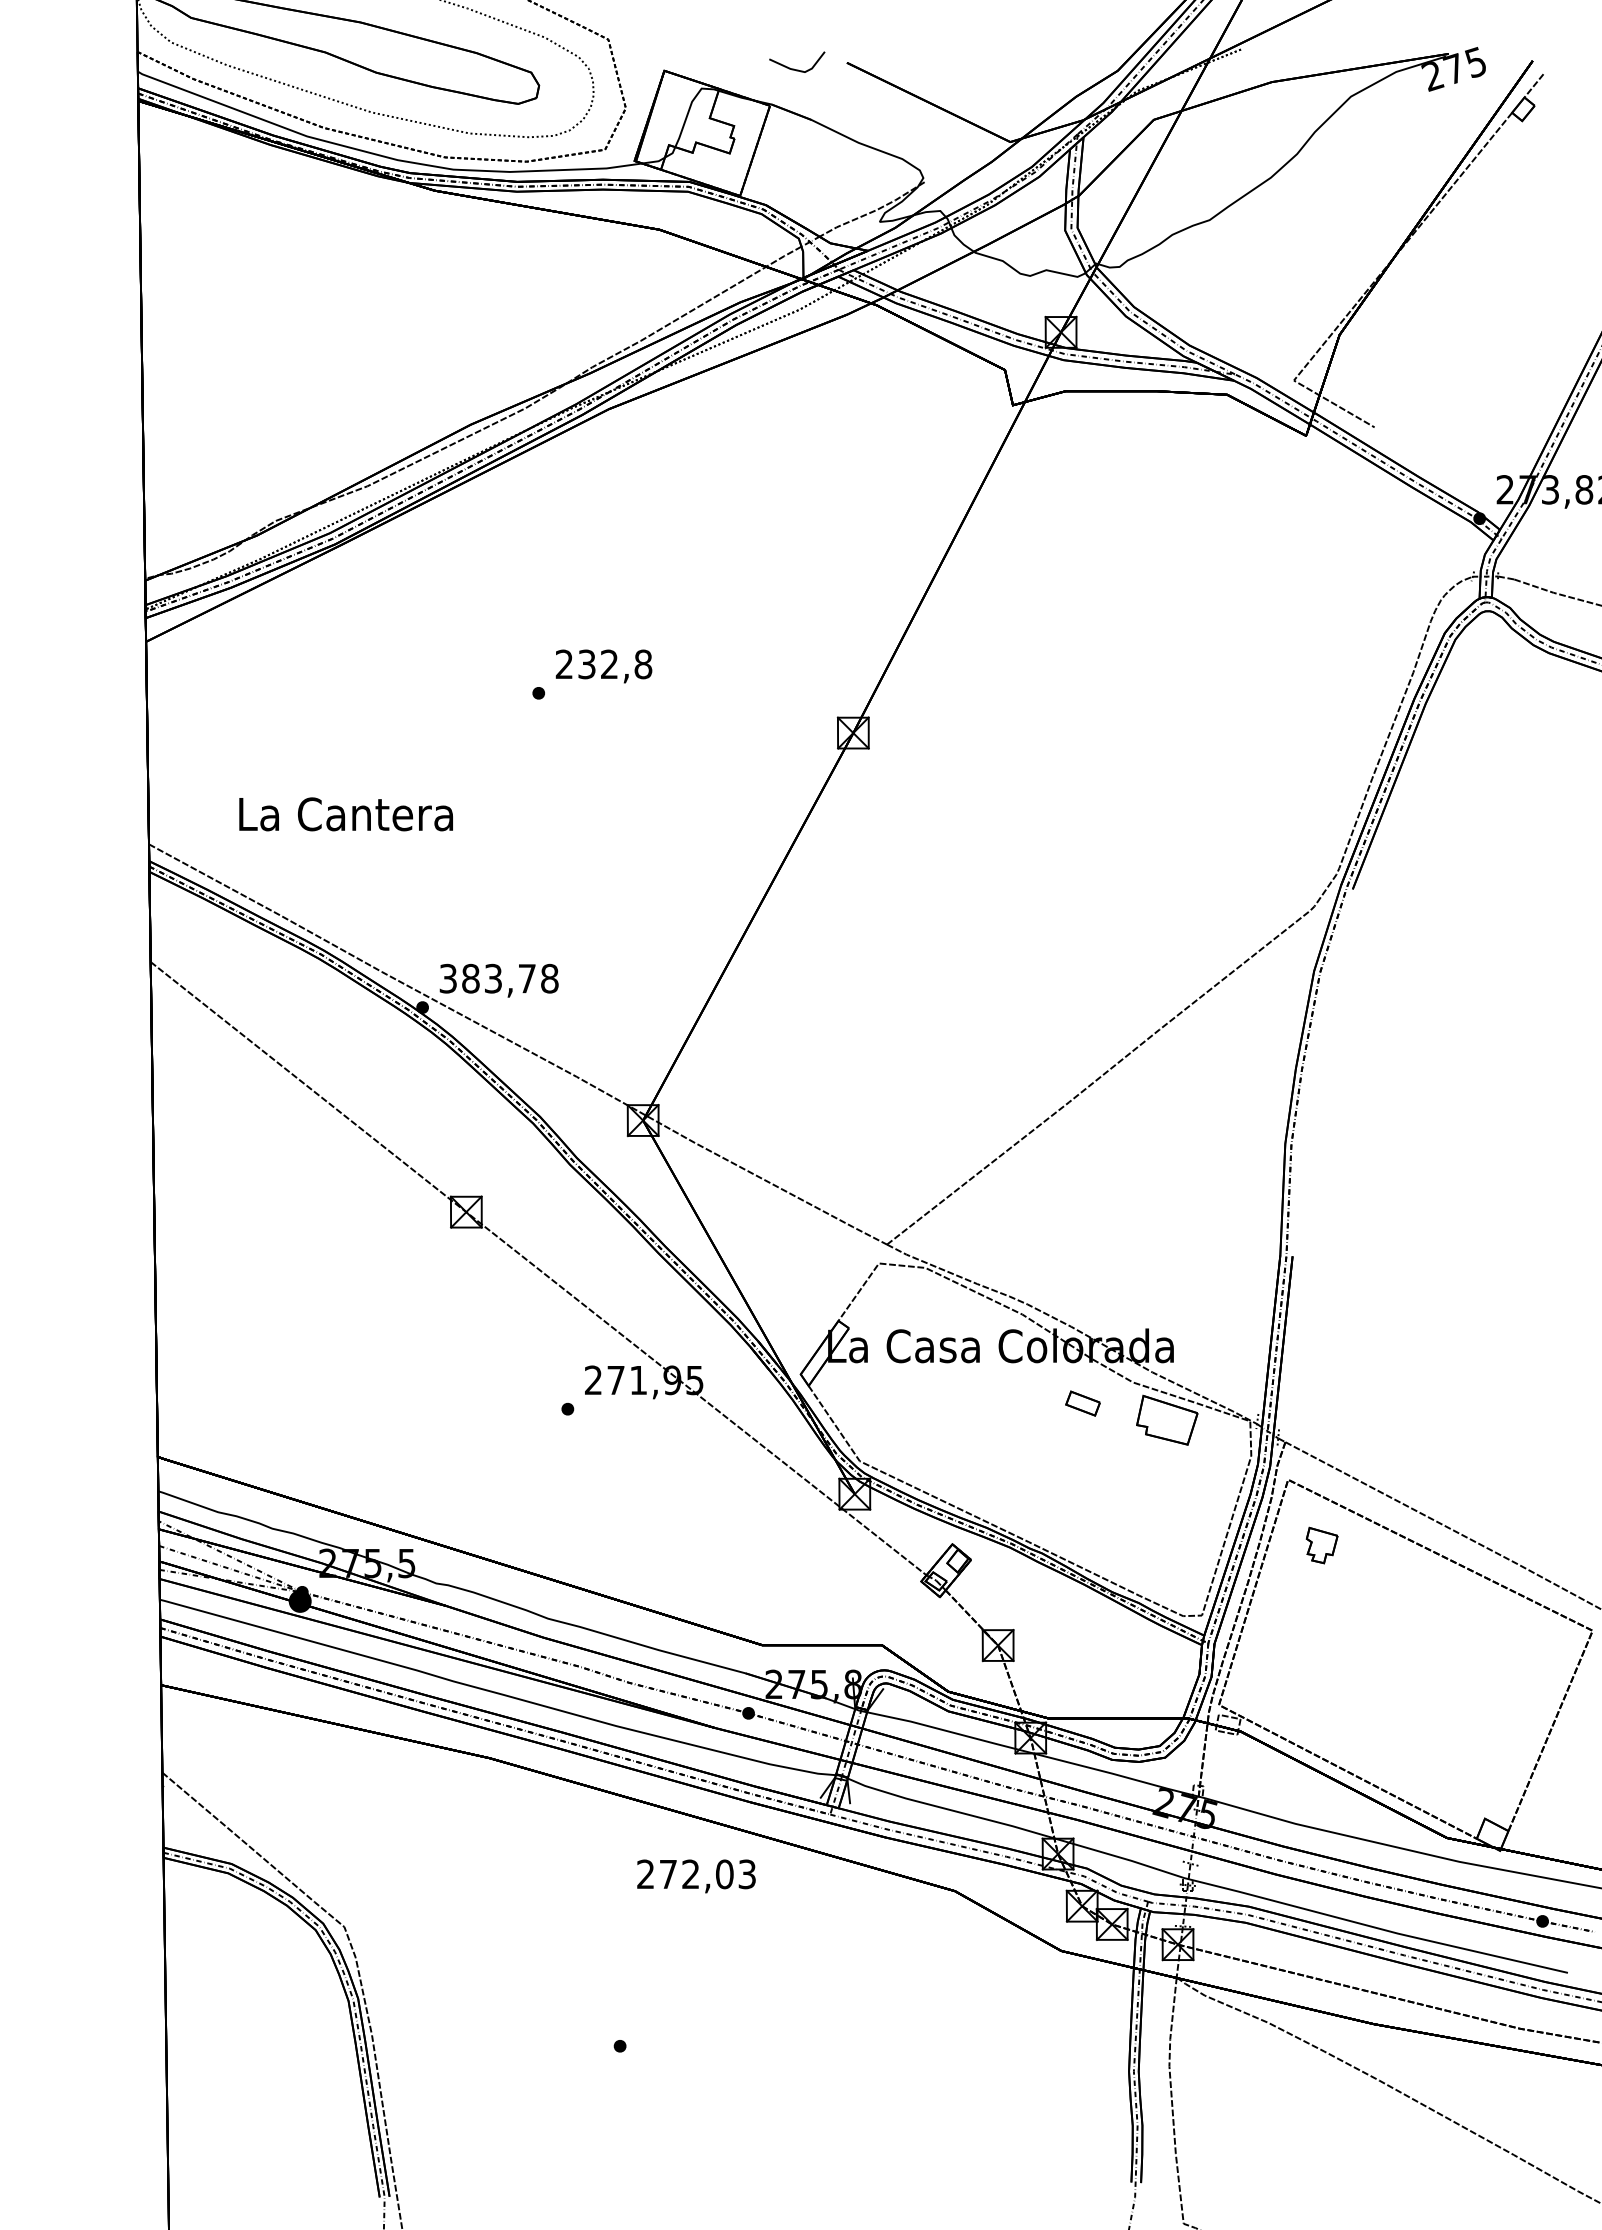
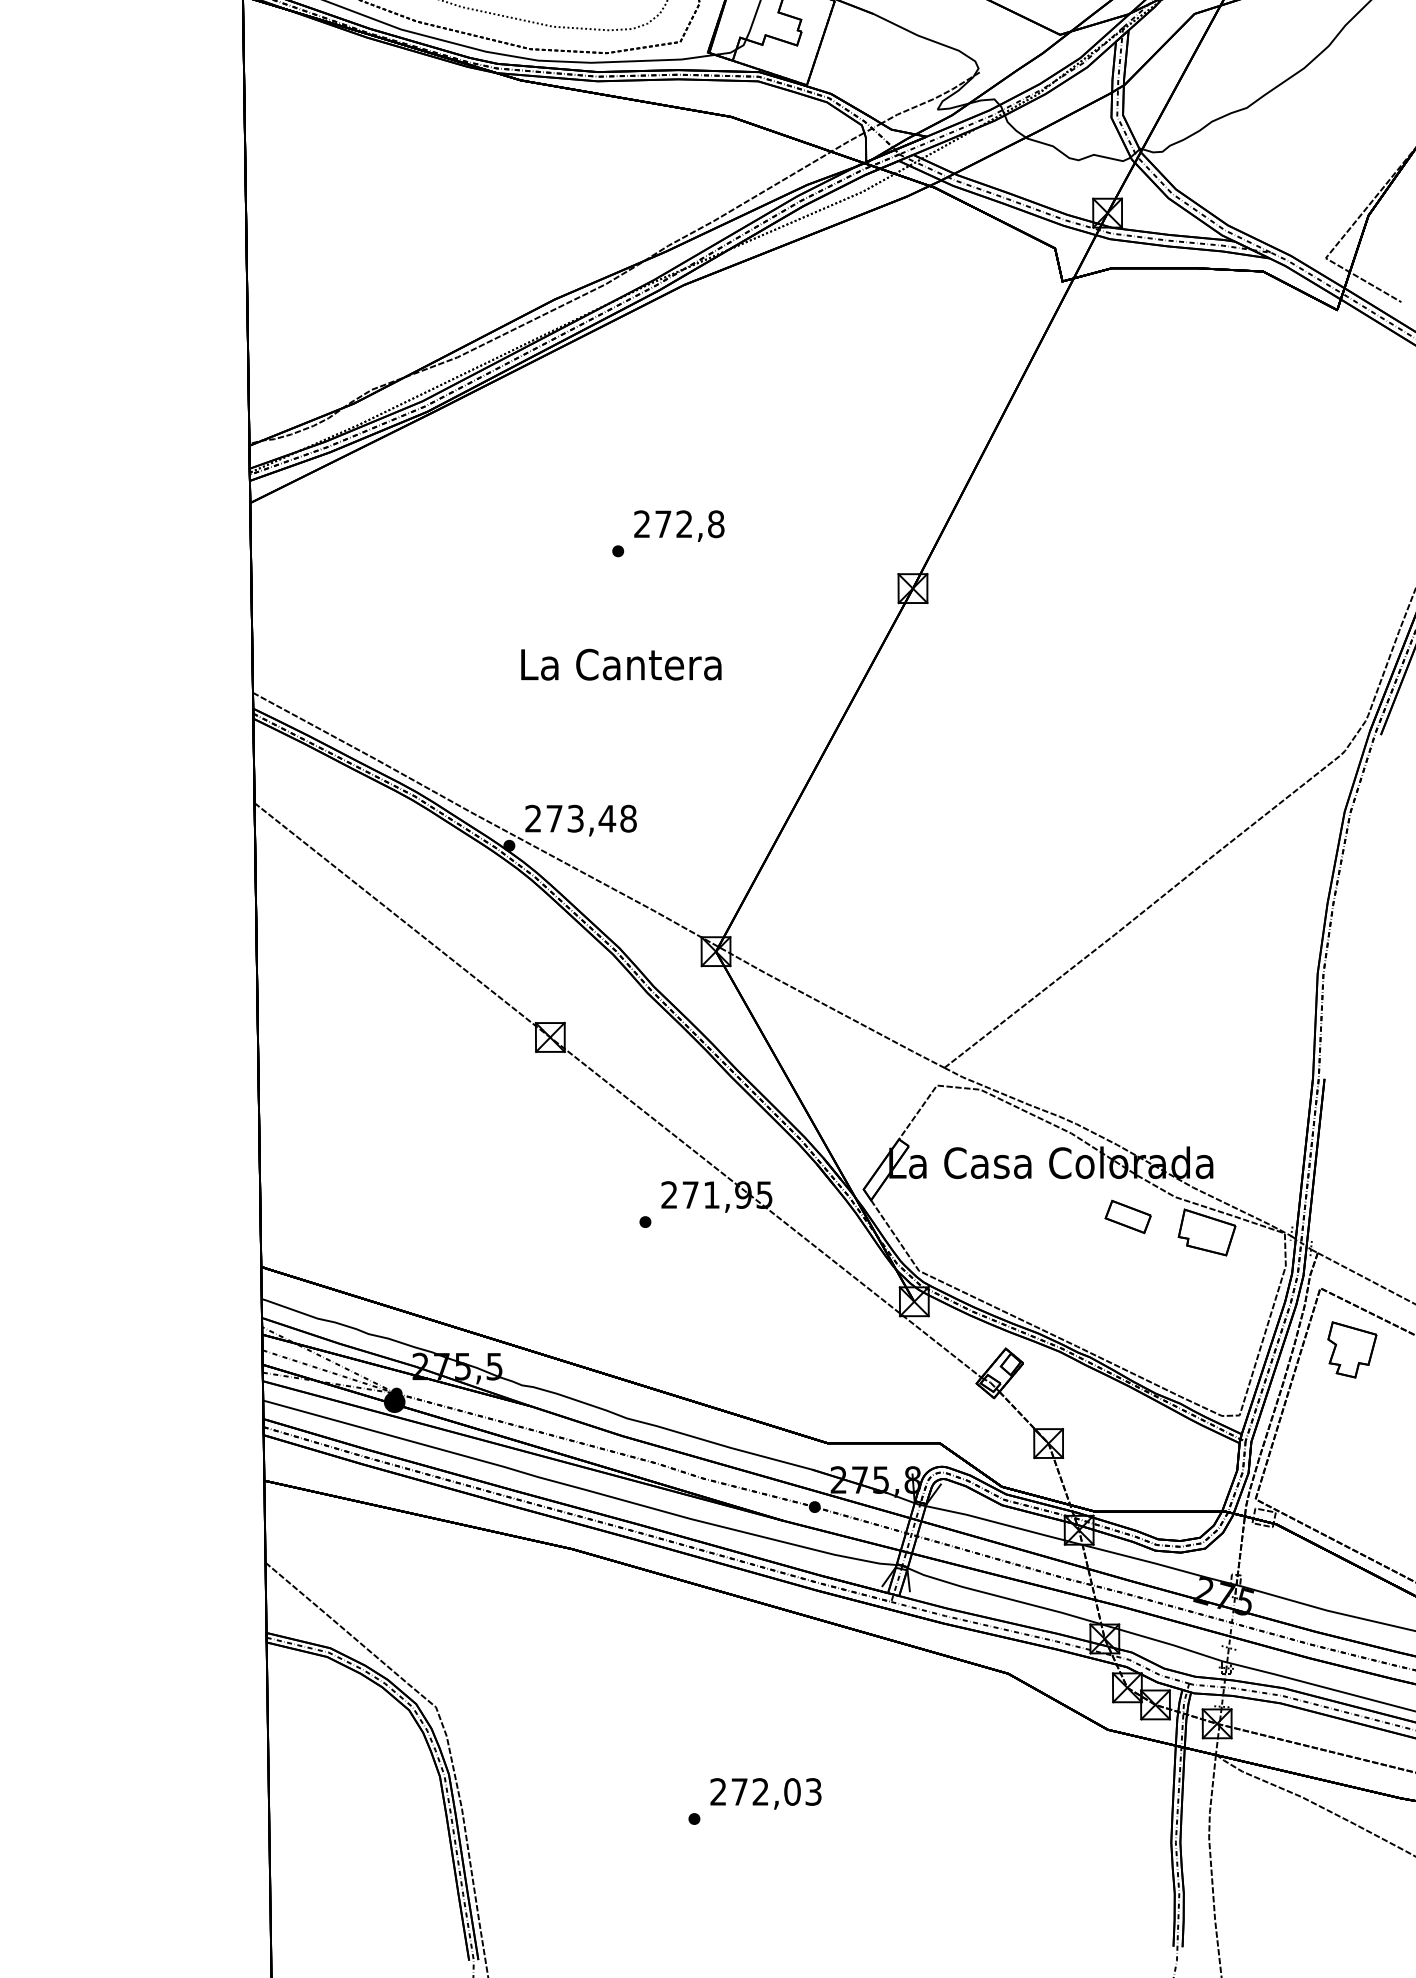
text: (586, 664) -> (662, 524), 232,8 -> 272,8
text: (345, 814) -> (620, 664), moved
text: (487, 978) -> (570, 818), 383,78 -> 273,48
part: (1082, 1403) -> (1127, 1216), size x1.43
part: (1321, 1545) -> (1351, 1349), size x1.67
text: (696, 1876) -> (765, 1793), moved

